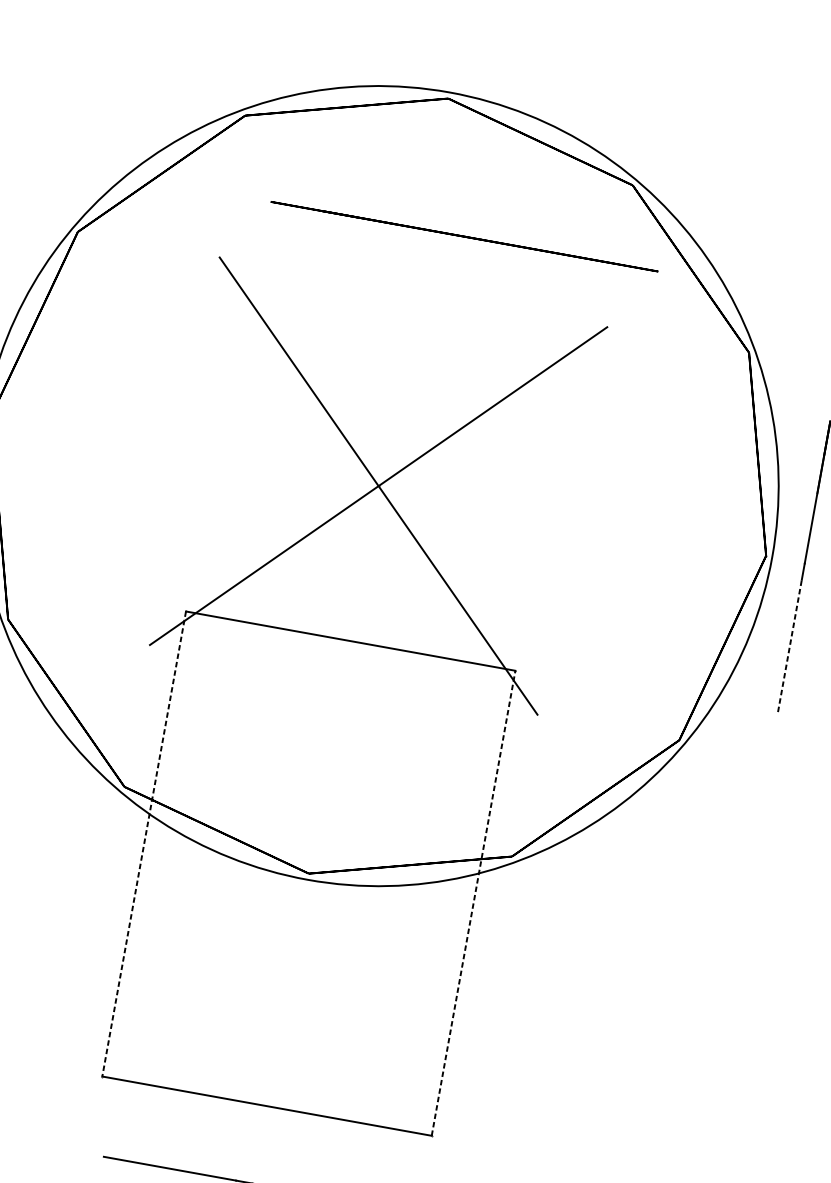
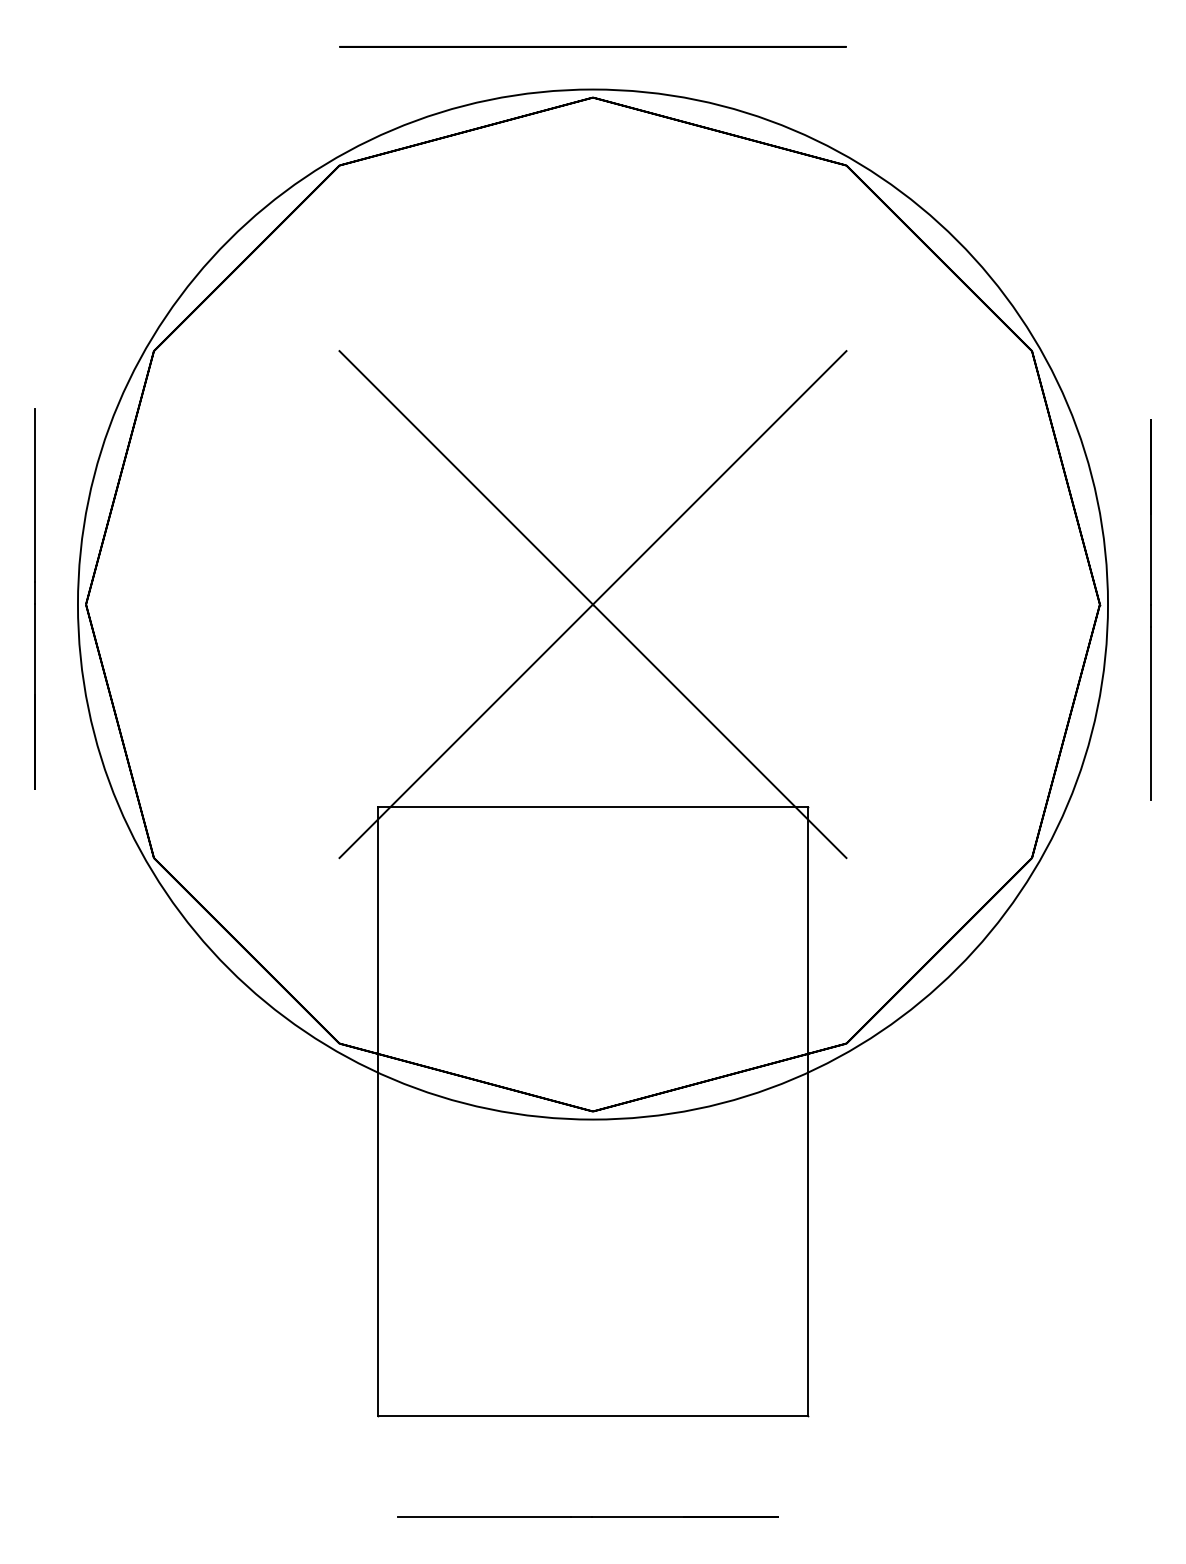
line: (464, 236) -> (592, 46), moved
line: (789, 646) -> (1150, 713), dashed -> solid
line: (144, 844) -> (377, 1112), dashed -> solid
line: (473, 903) -> (808, 1111), dashed -> solid

